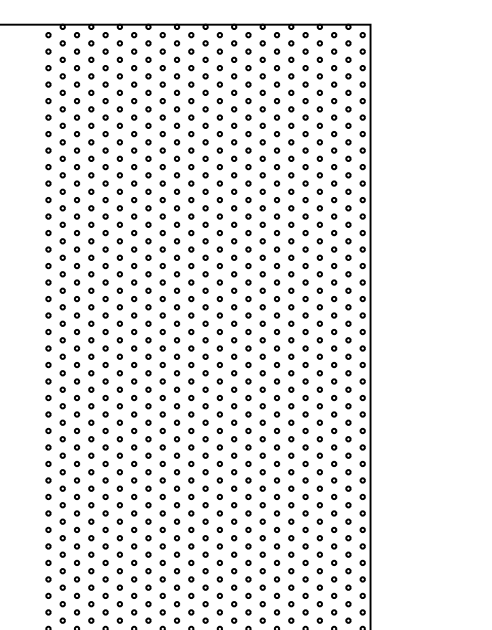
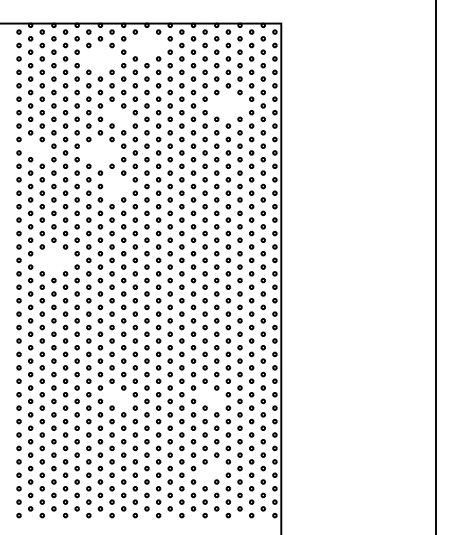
part: (204, 51) -> (146, 45), removed
part: (148, 67) -> (100, 58), removed
part: (305, 125) -> (228, 105), removed
part: (169, 137) -> (117, 115), removed
part: (69, 179) -> (36, 149), removed
part: (148, 183) -> (100, 152), removed
part: (169, 224) -> (117, 186), removed
part: (90, 315) -> (53, 260), removed
part: (169, 485) -> (117, 398), removed
part: (283, 485) -> (210, 398), removed
part: (283, 574) -> (210, 471), removed

